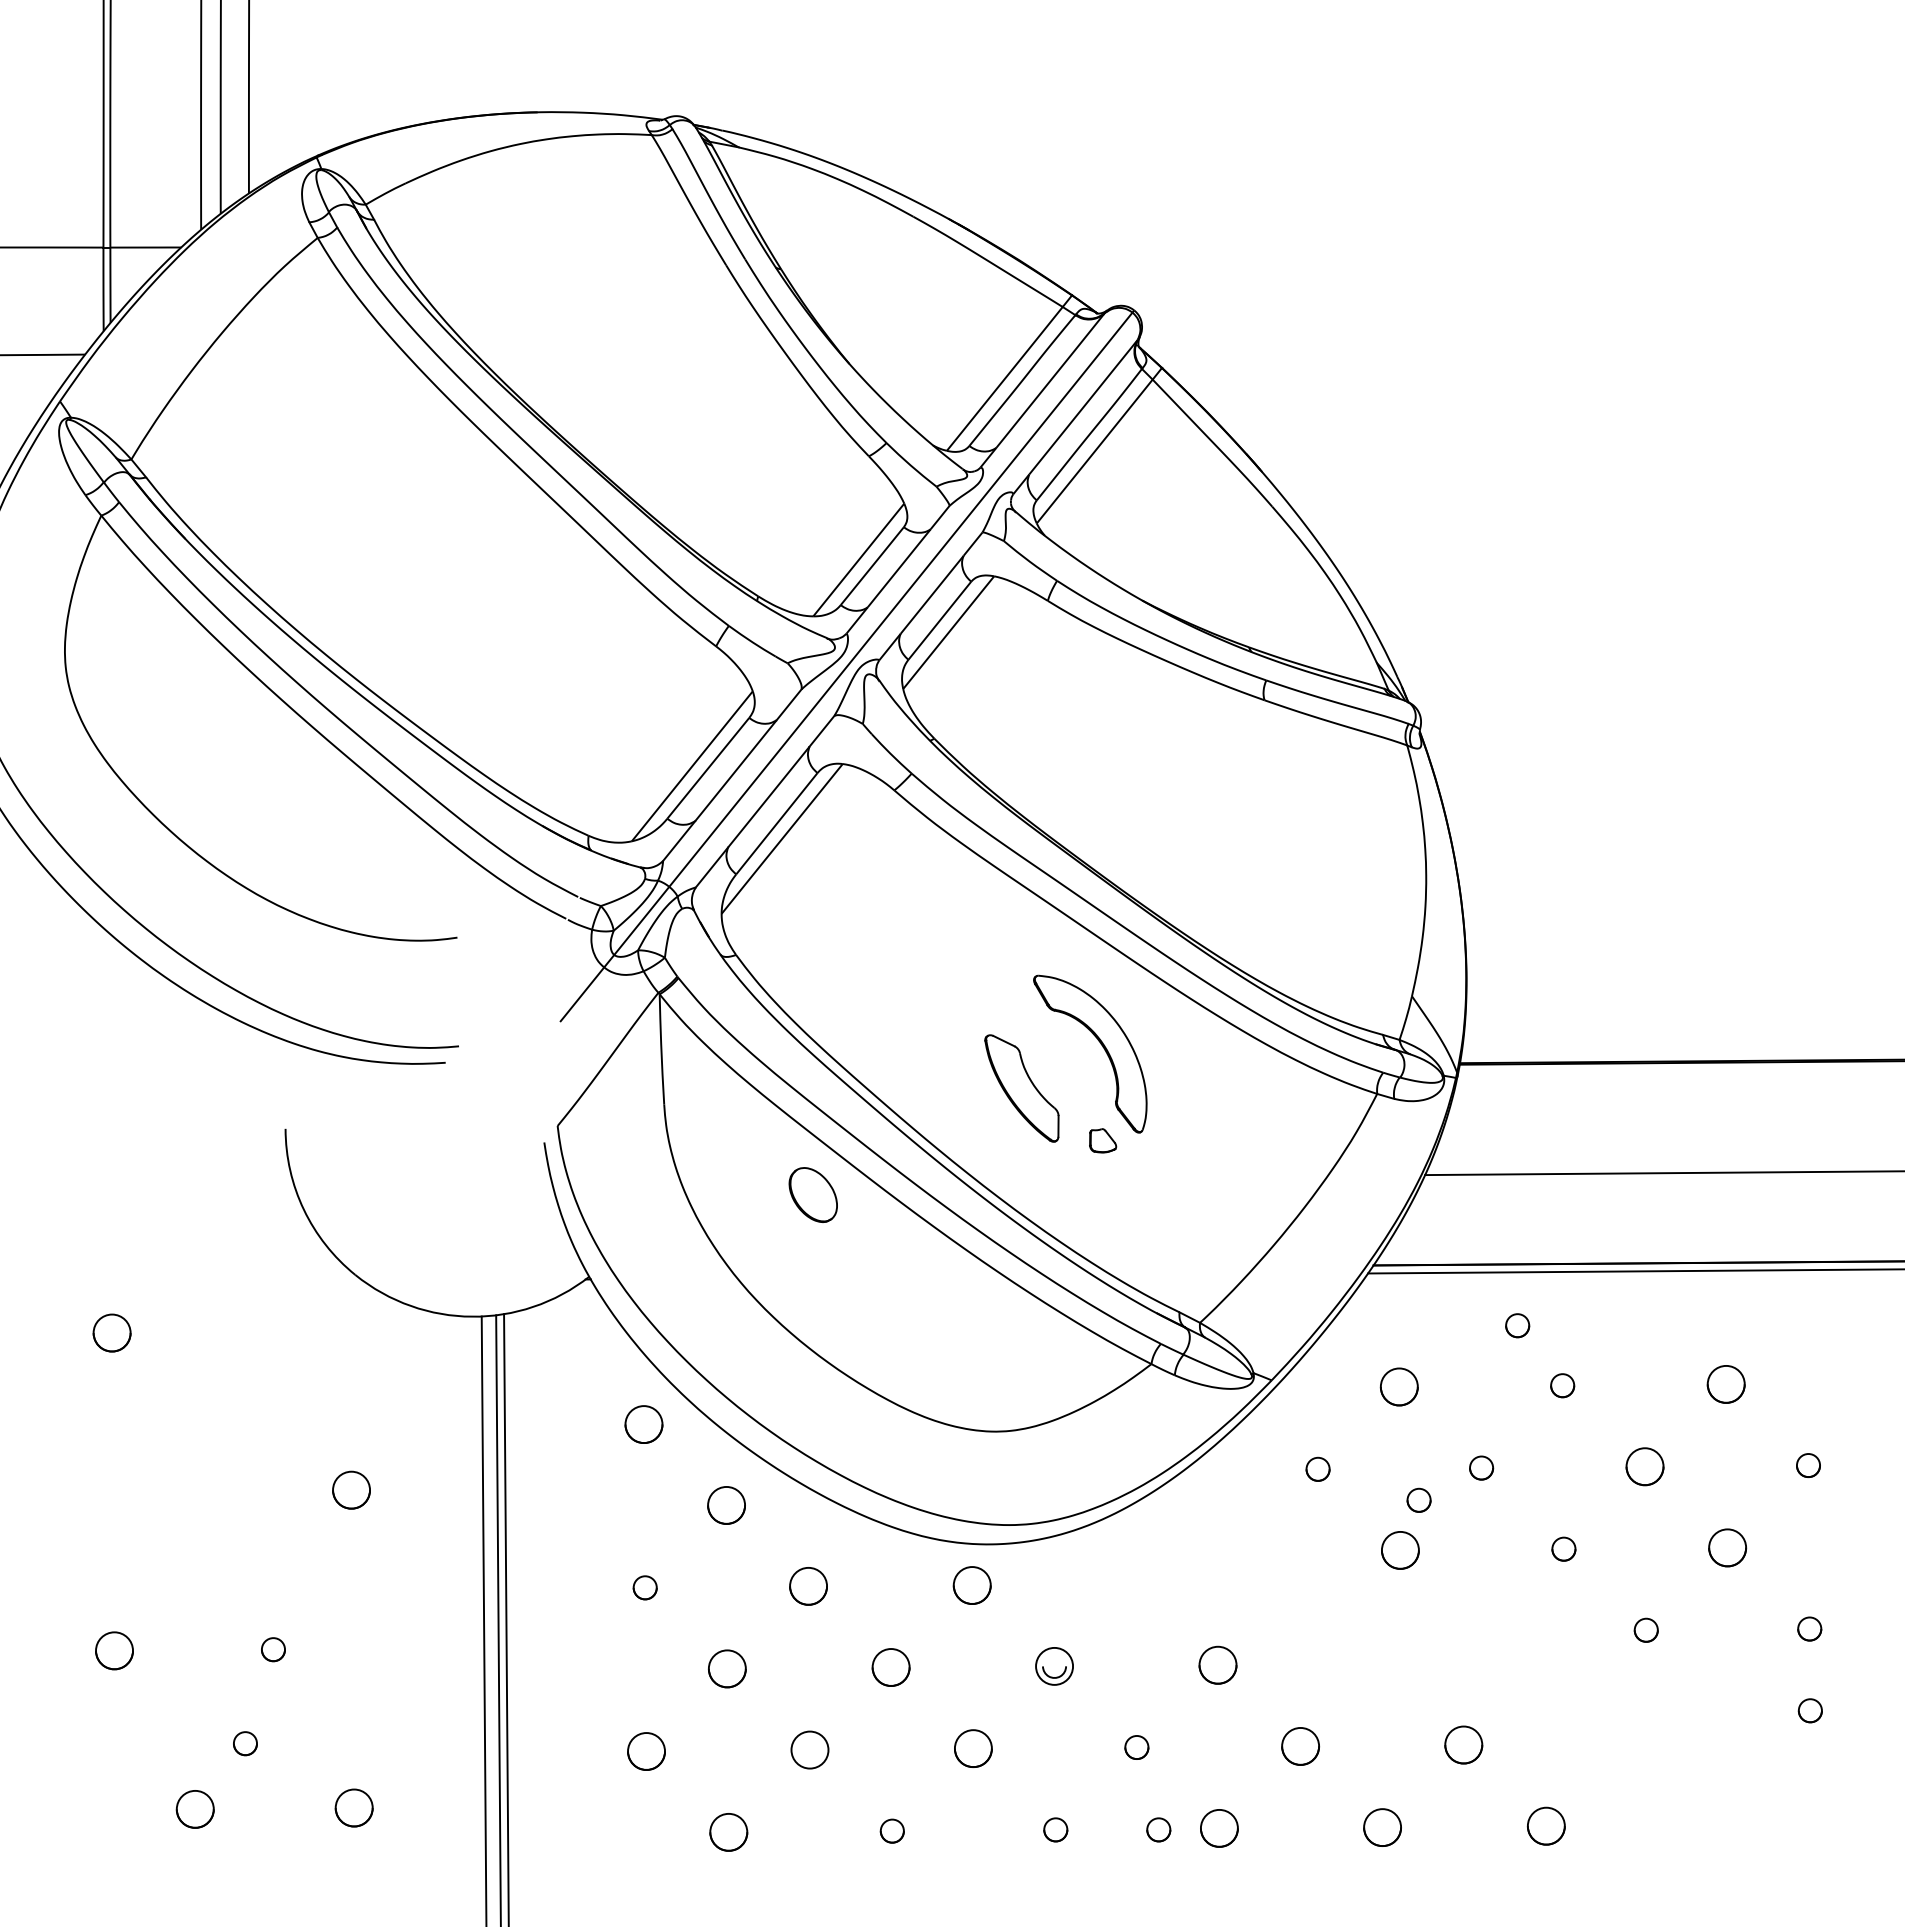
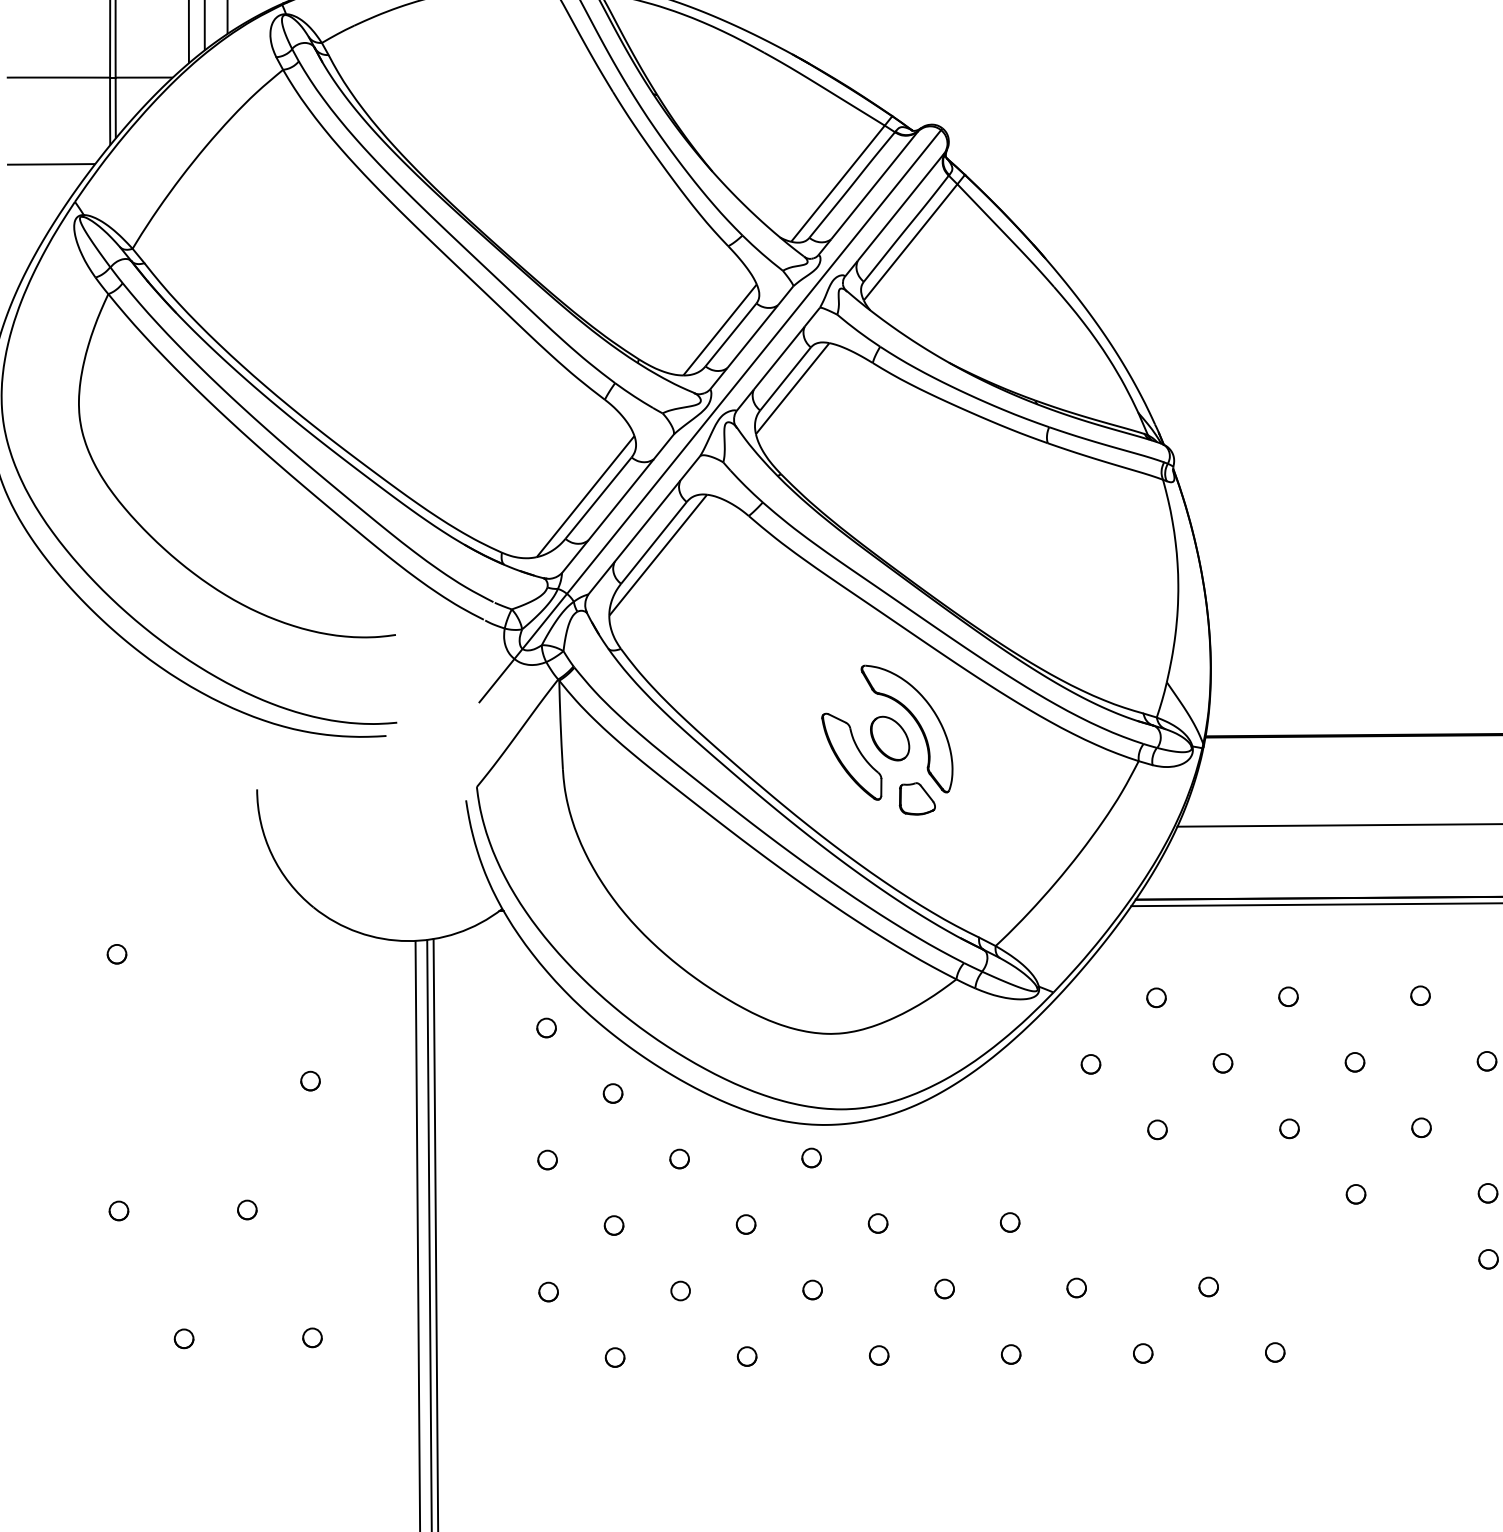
part: (1102, 1140) -> (916, 798), size x1.67
part: (812, 1194) -> (889, 738), moved
circle: (1517, 1325) -> (1252, 948), removed
circle: (111, 1332) -> (116, 953), size x0.62
circle: (1725, 1384) -> (1420, 995), size x0.62
circle: (1398, 1386) -> (1155, 997), size x0.62
circle: (643, 1423) -> (546, 1027), size x0.62
circle: (1644, 1466) -> (1354, 1062), size x0.62
circle: (351, 1489) -> (310, 1080), size x0.62
circle: (1418, 1499) -> (1172, 1088), removed
circle: (725, 1505) -> (612, 1093), size x0.62
circle: (1726, 1547) -> (1420, 1127), size x0.62
circle: (1400, 1550) -> (1157, 1129), size x0.62
circle: (971, 1584) -> (811, 1157), size x0.62
circle: (808, 1586) -> (679, 1158), size x0.62
circle: (114, 1650) -> (118, 1210), size x0.62
circle: (1217, 1664) -> (1009, 1221), size x0.62
circle: (1054, 1665) -> (878, 1222), size x0.62
circle: (890, 1667) -> (745, 1224), size x0.62
circle: (727, 1668) -> (614, 1225), size x0.62
circle: (245, 1743) -> (224, 1285), removed
circle: (1463, 1744) -> (1208, 1286), size x0.62
circle: (1299, 1745) -> (1075, 1287), size x0.62
circle: (973, 1748) -> (812, 1289), size x0.62
circle: (809, 1749) -> (680, 1290), size x0.62
circle: (646, 1750) -> (548, 1291), size x0.62
circle: (353, 1807) -> (312, 1337), size x0.62
circle: (194, 1808) -> (183, 1338), size x0.62
circle: (1545, 1825) -> (1274, 1351), size x0.62
circle: (1382, 1826) -> (1143, 1352), size x0.62
circle: (1218, 1828) -> (1010, 1354), size x0.62
circle: (1158, 1829) -> (962, 1355), removed
circle: (728, 1832) -> (614, 1357), size x0.62

